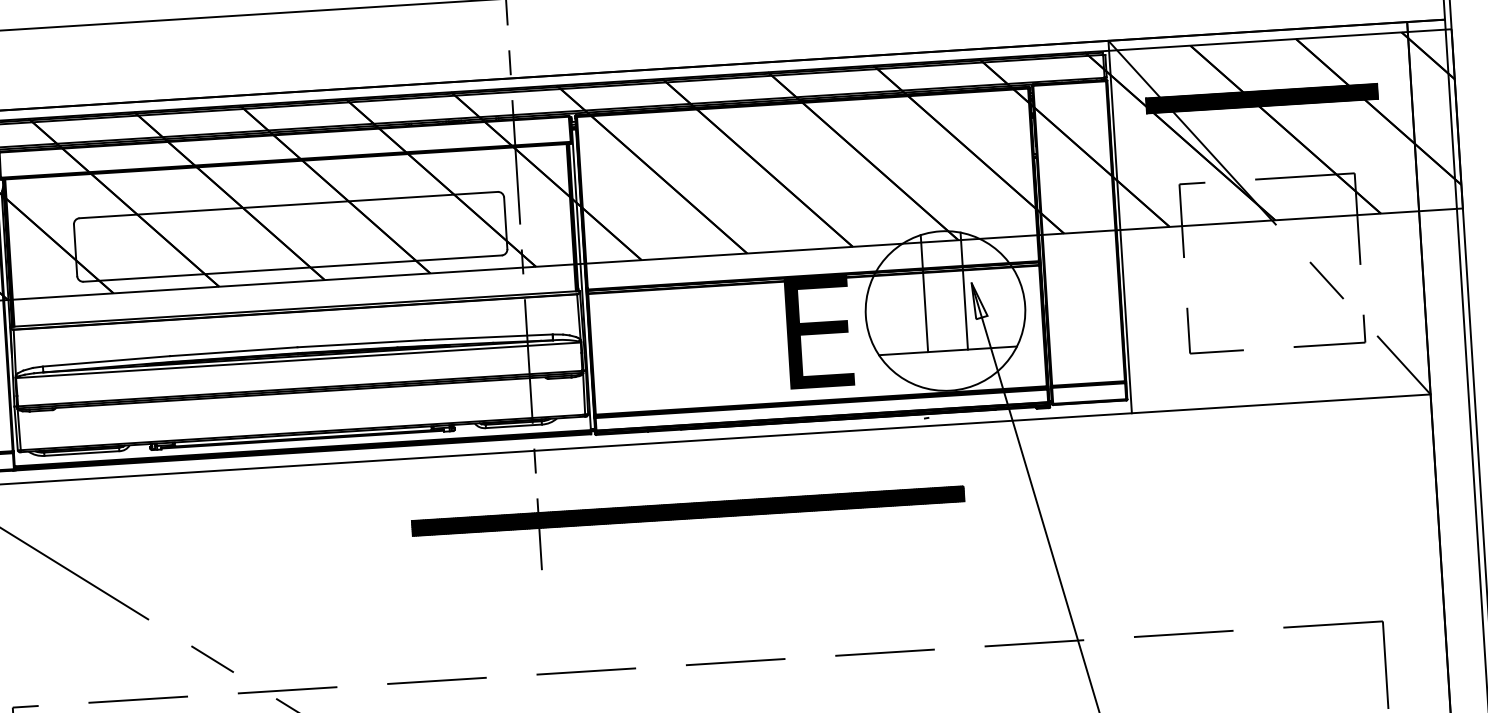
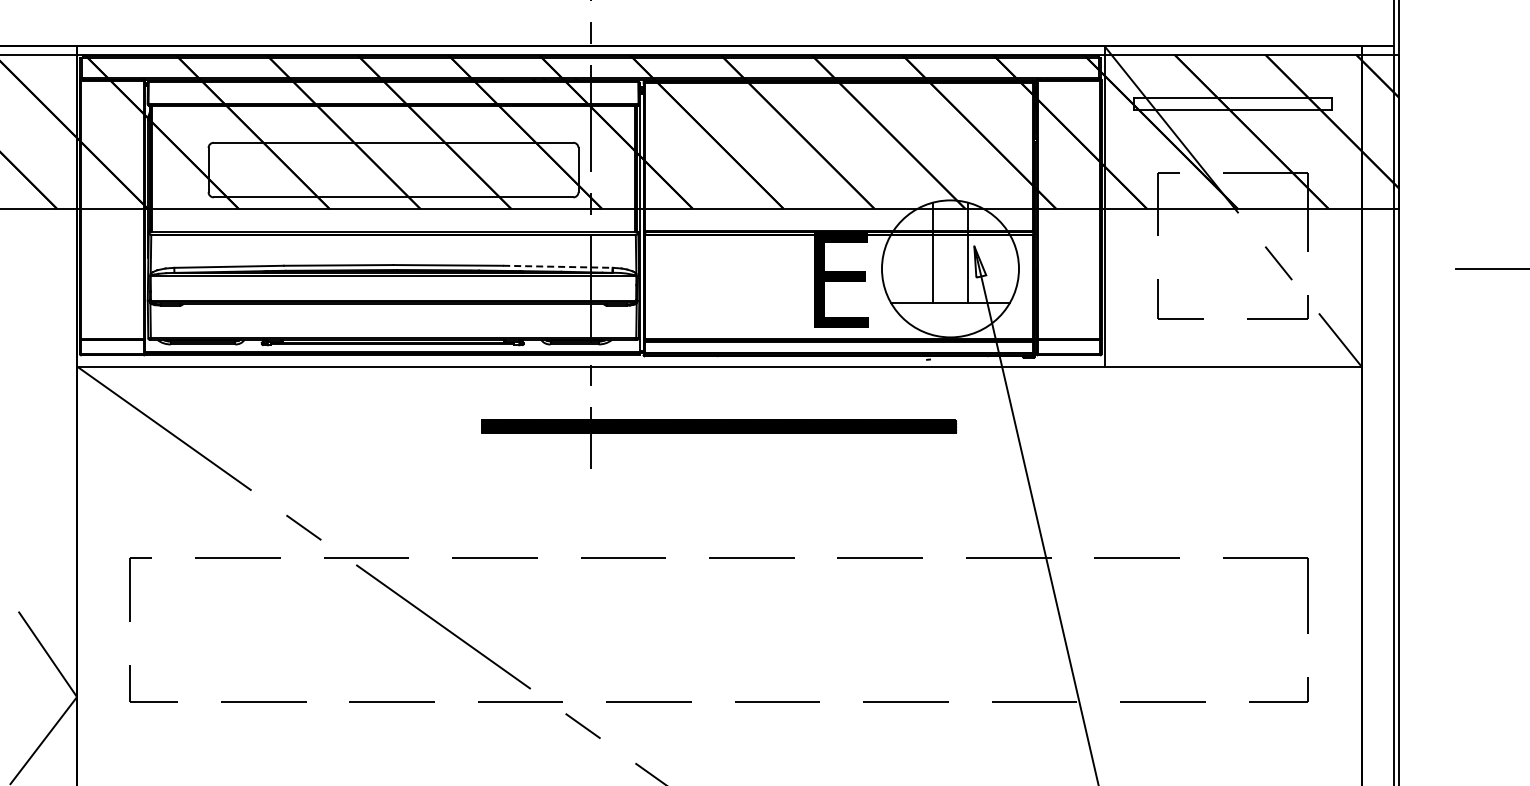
hatch: (1261, 98) -> (1232, 103), removed
line: (488, 336) -> (557, 266), solid -> dashed

